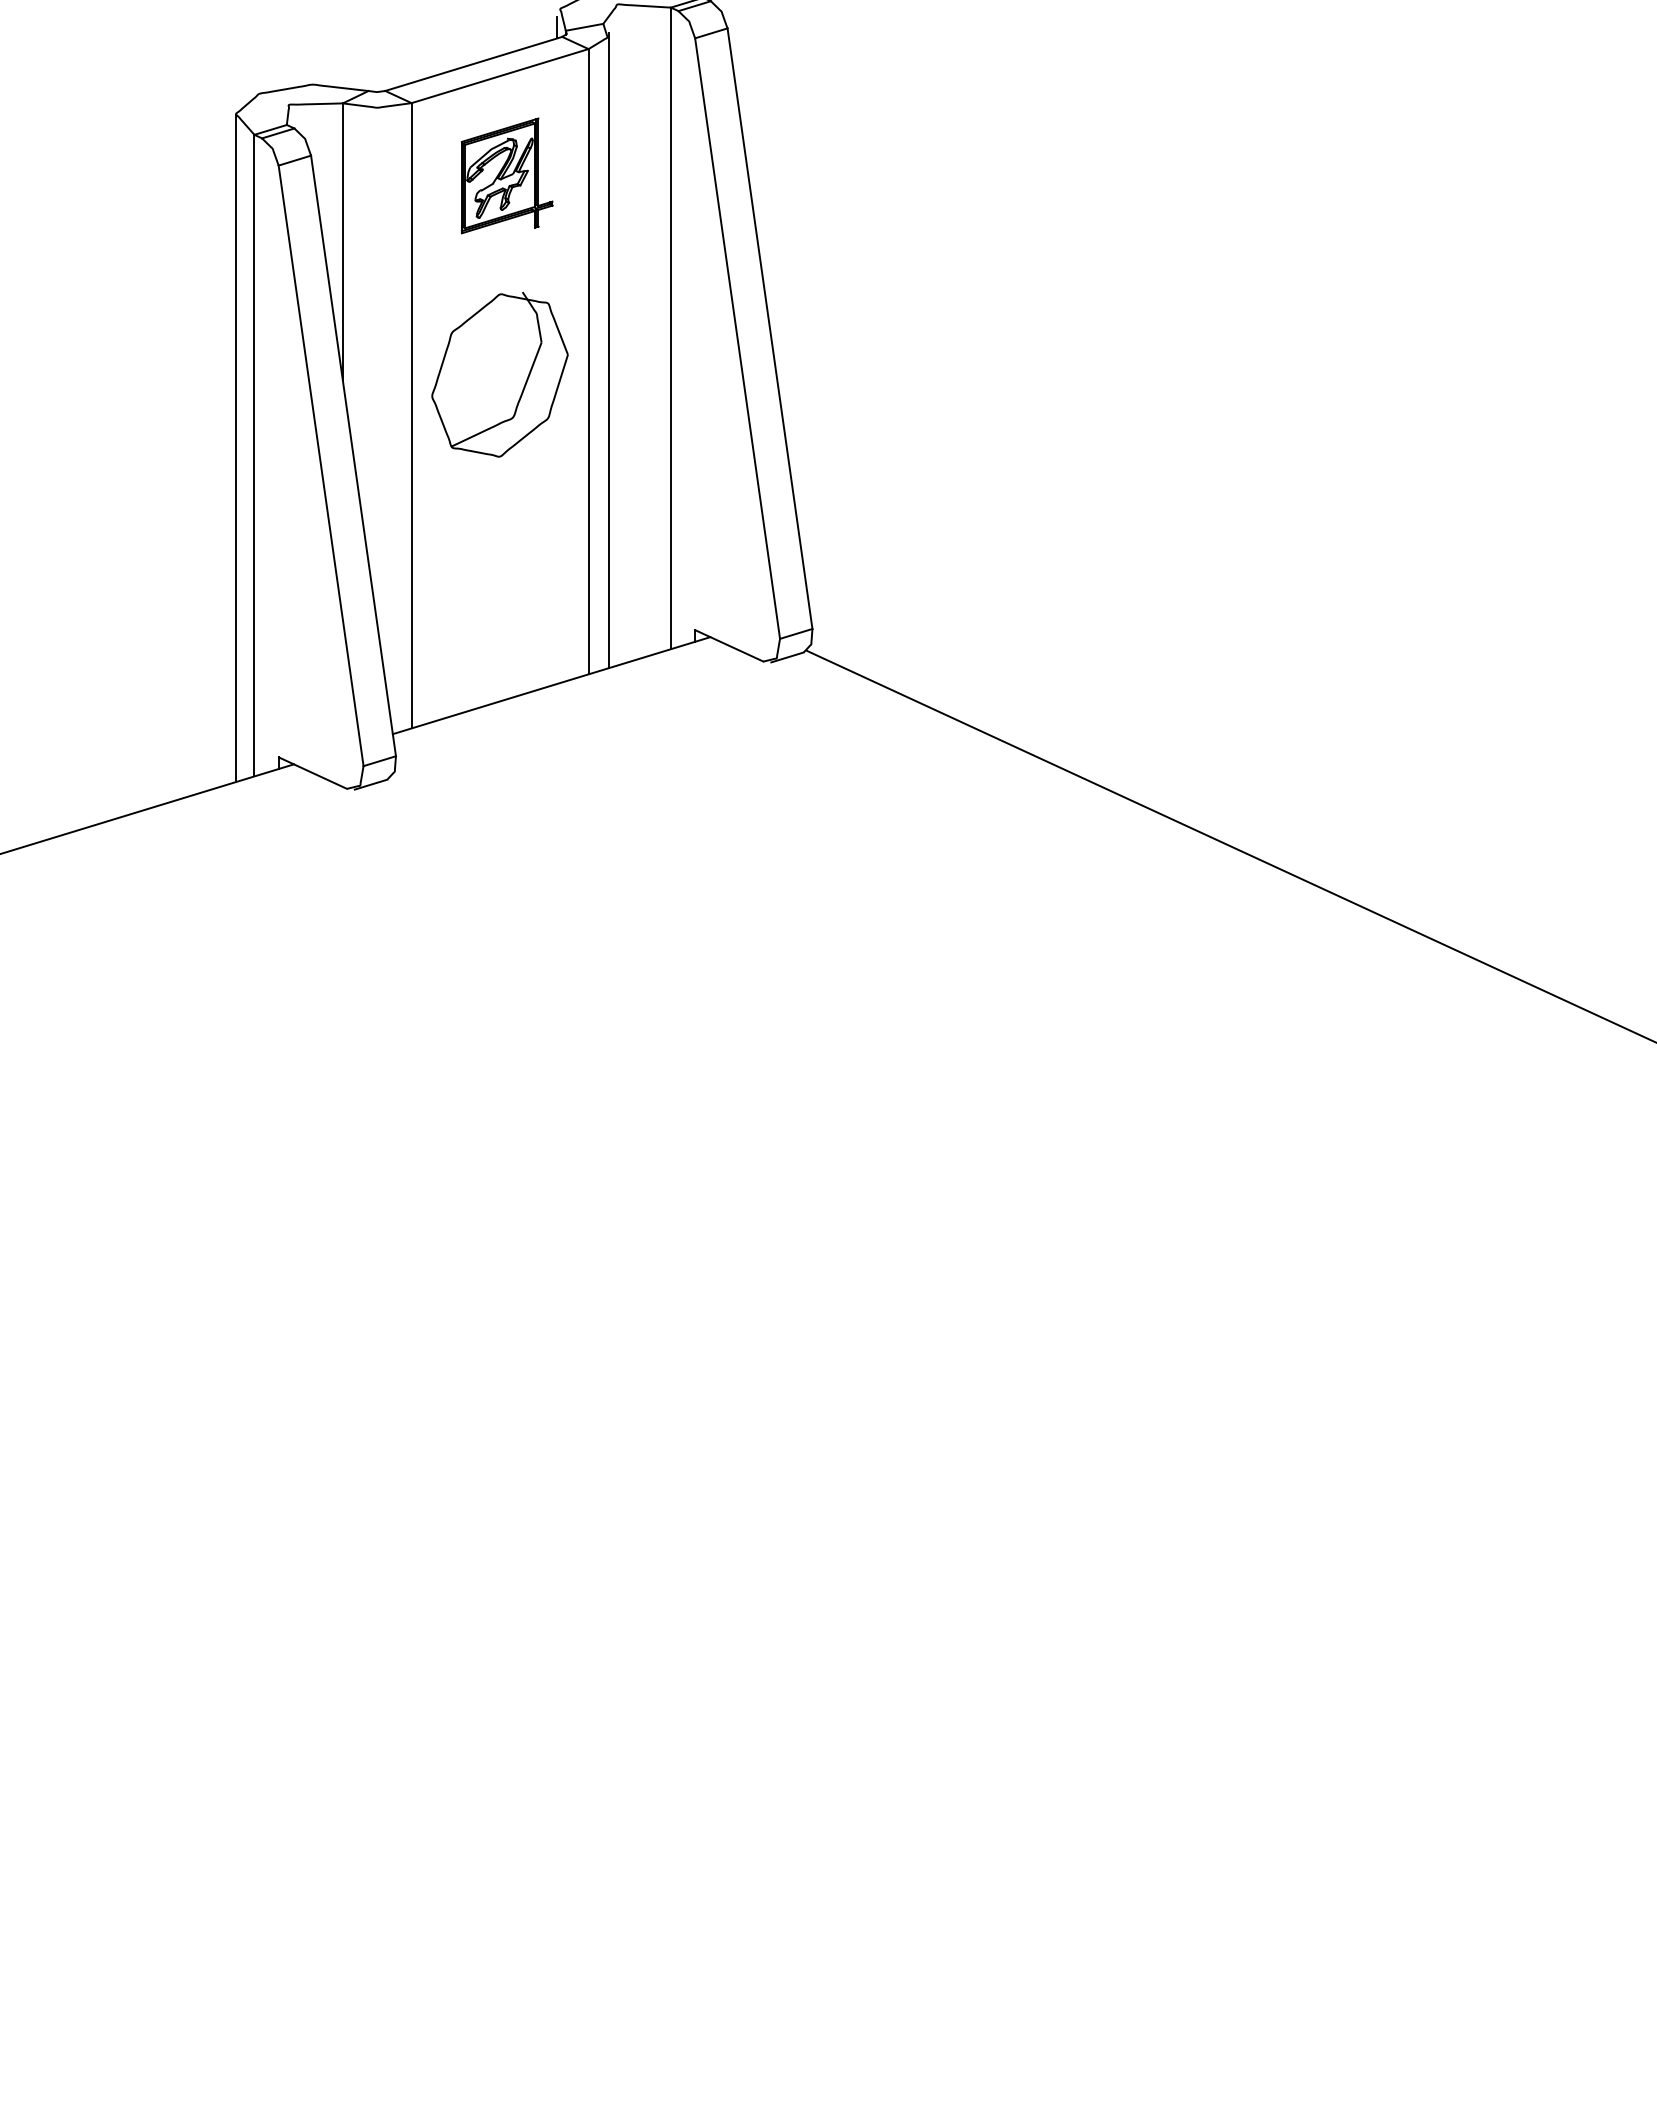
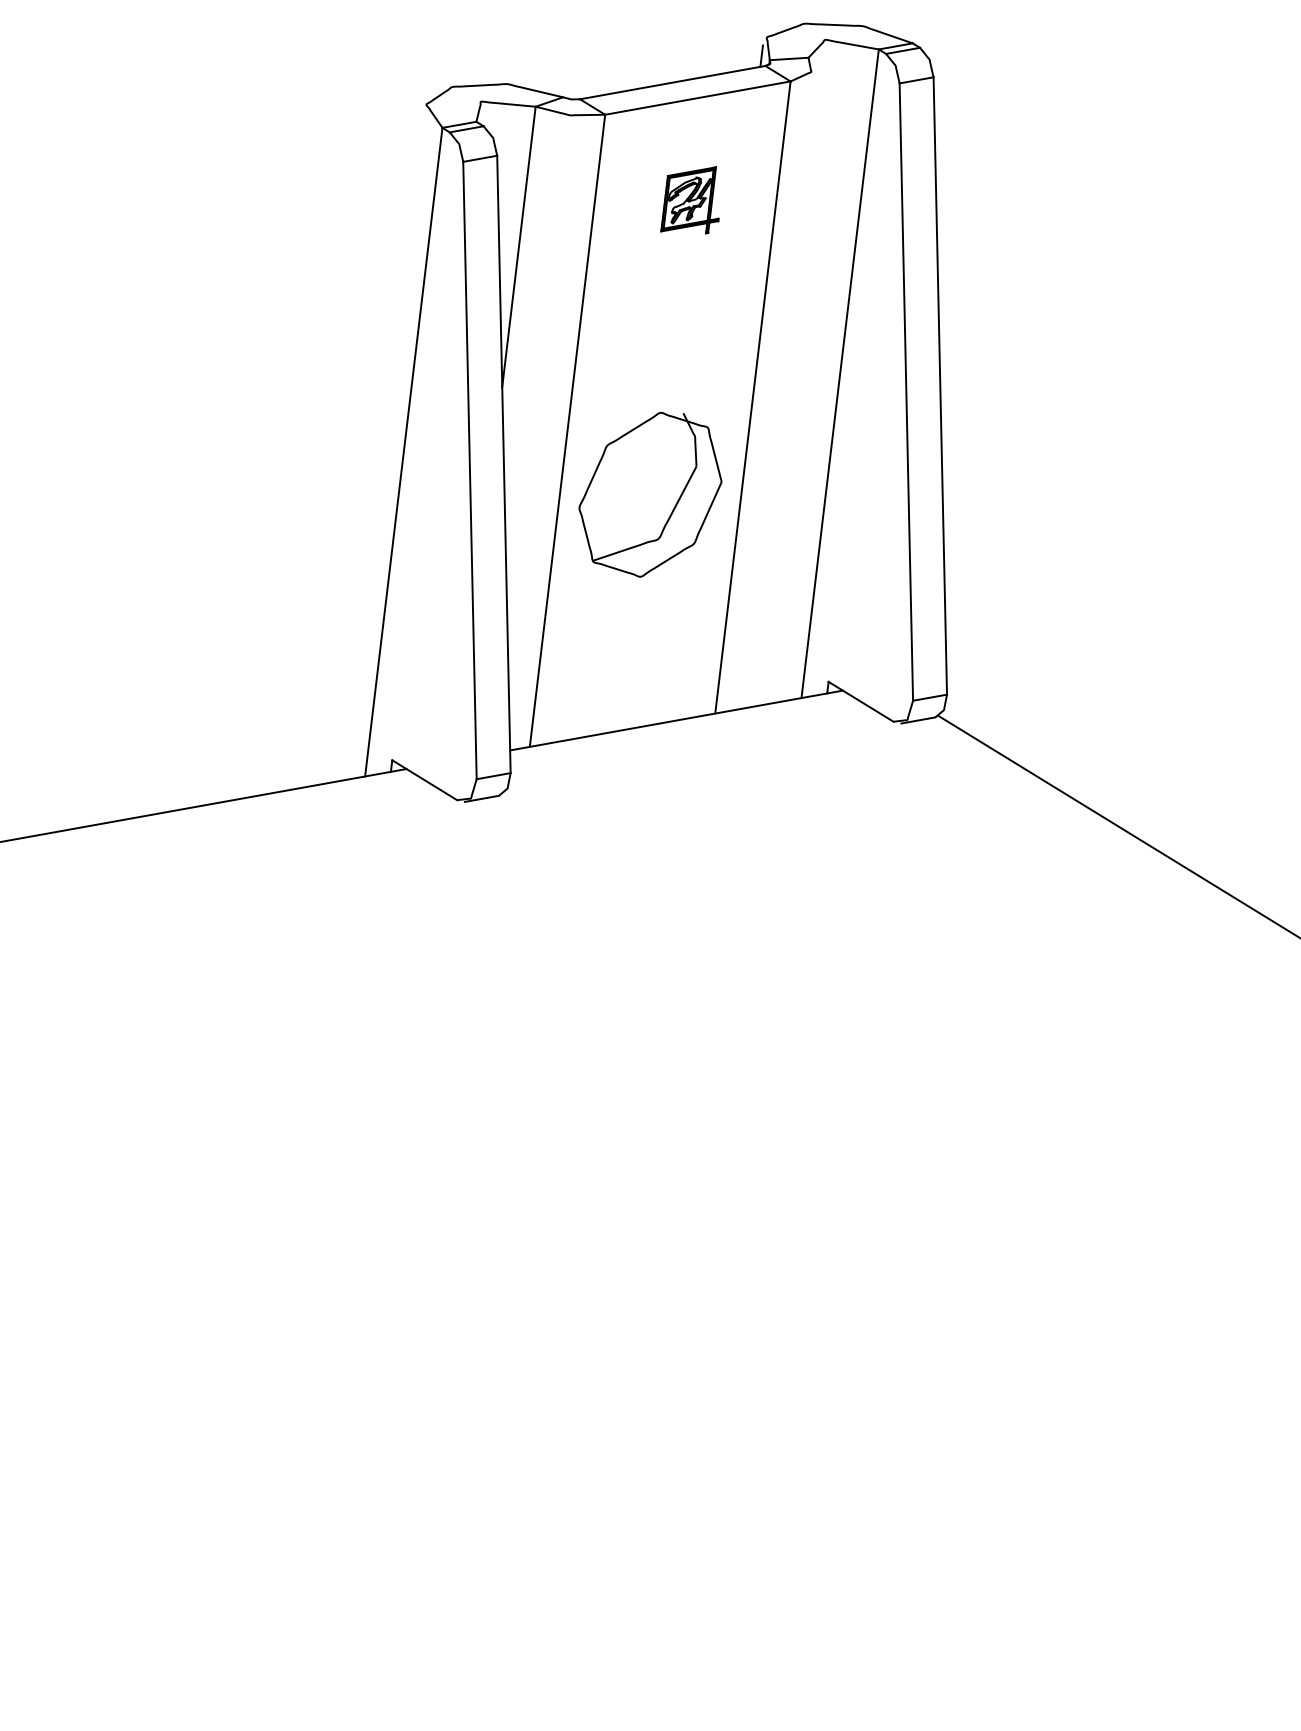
part: (506, 175) -> (692, 199), size x0.6
line: (608, 350) -> (774, 388), removed
part: (499, 374) -> (650, 493), moved
line: (235, 448) -> (385, 442), removed

